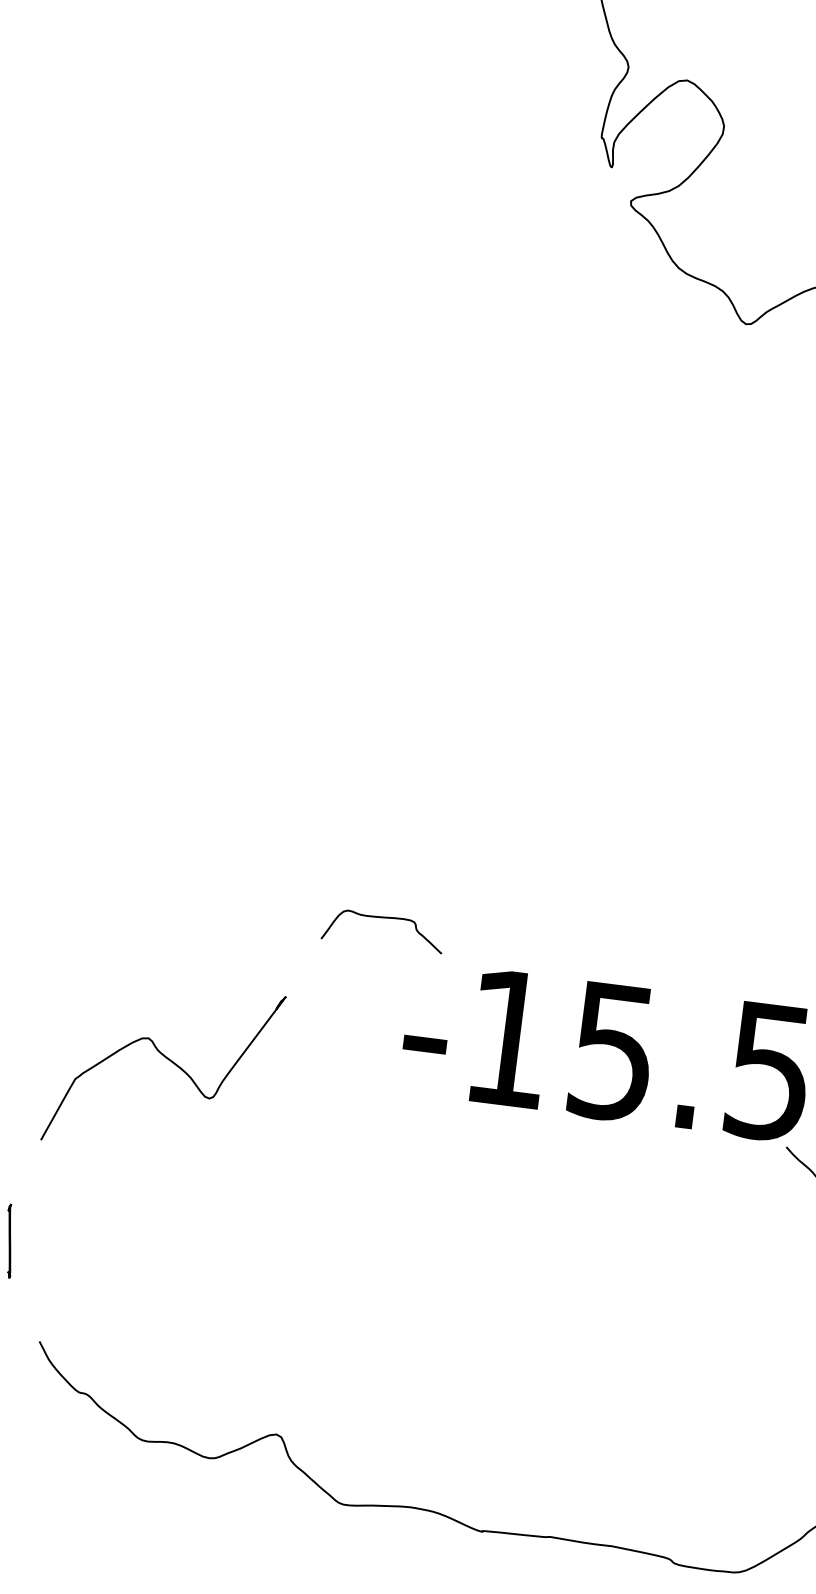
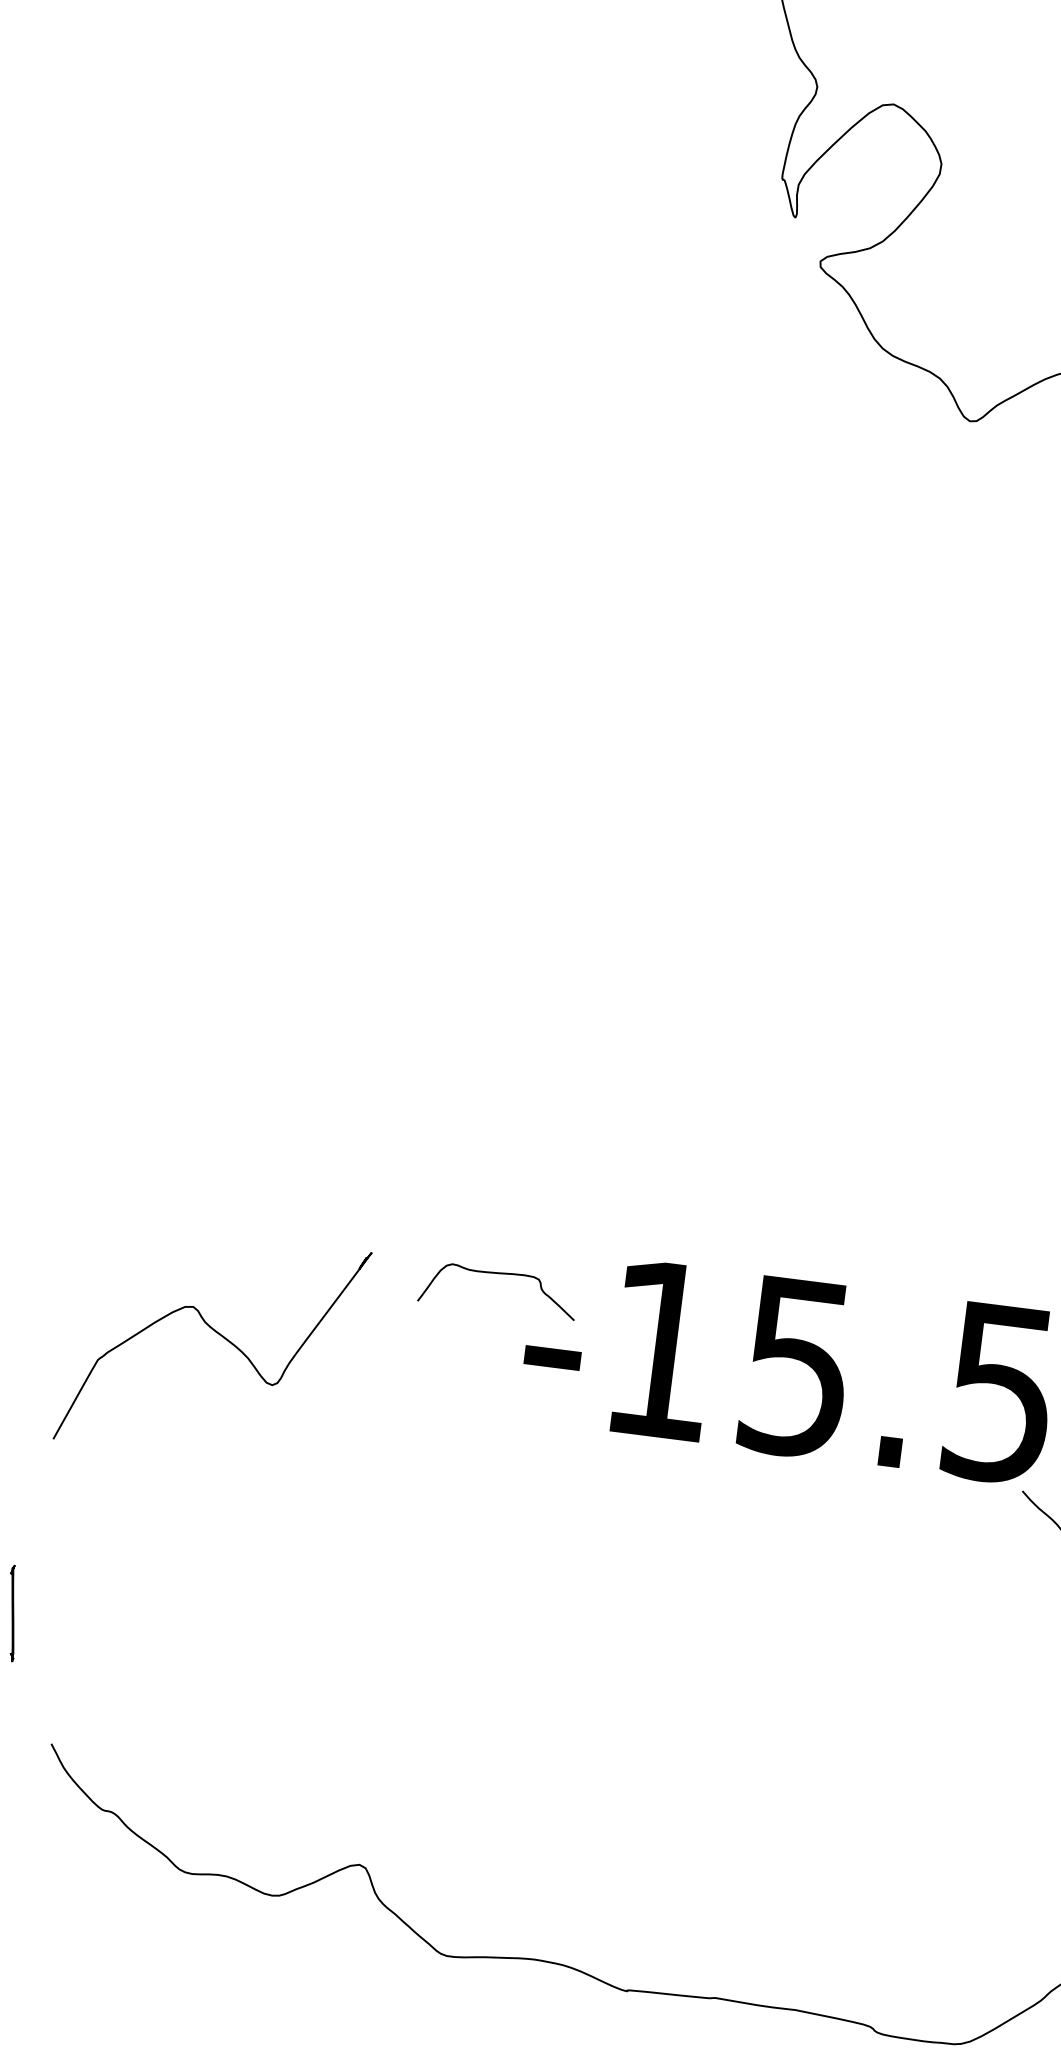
curve: (381, 918) -> (496, 1274), moved
part: (168, 1060) -> (219, 1335), moved

